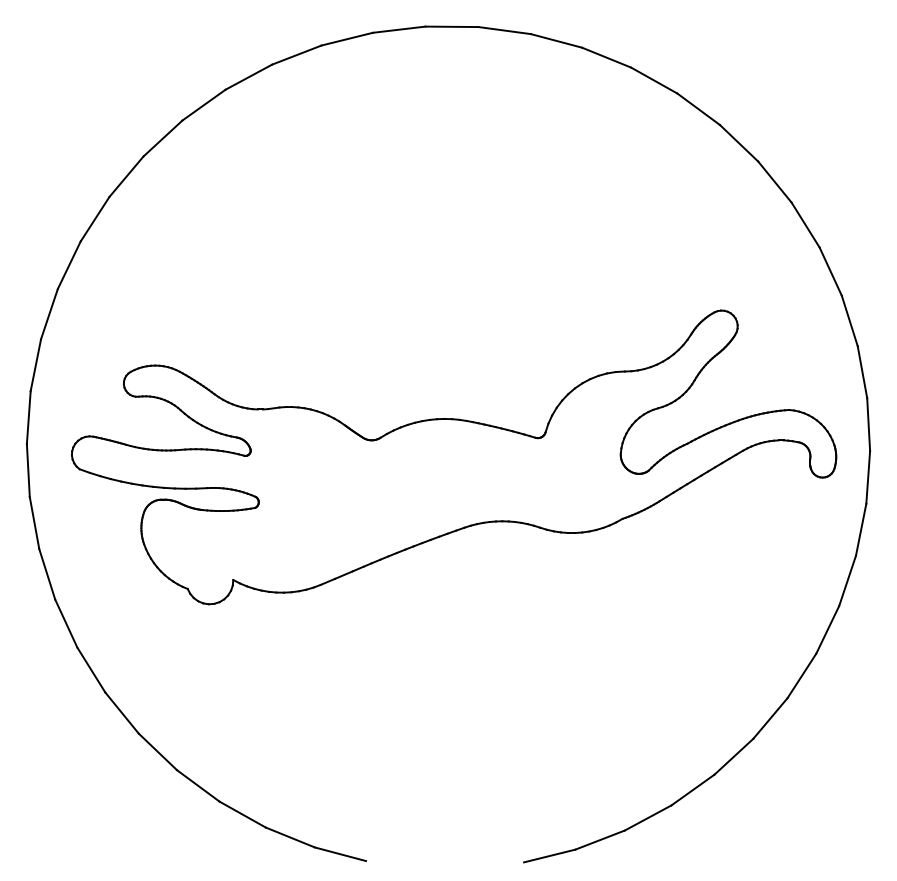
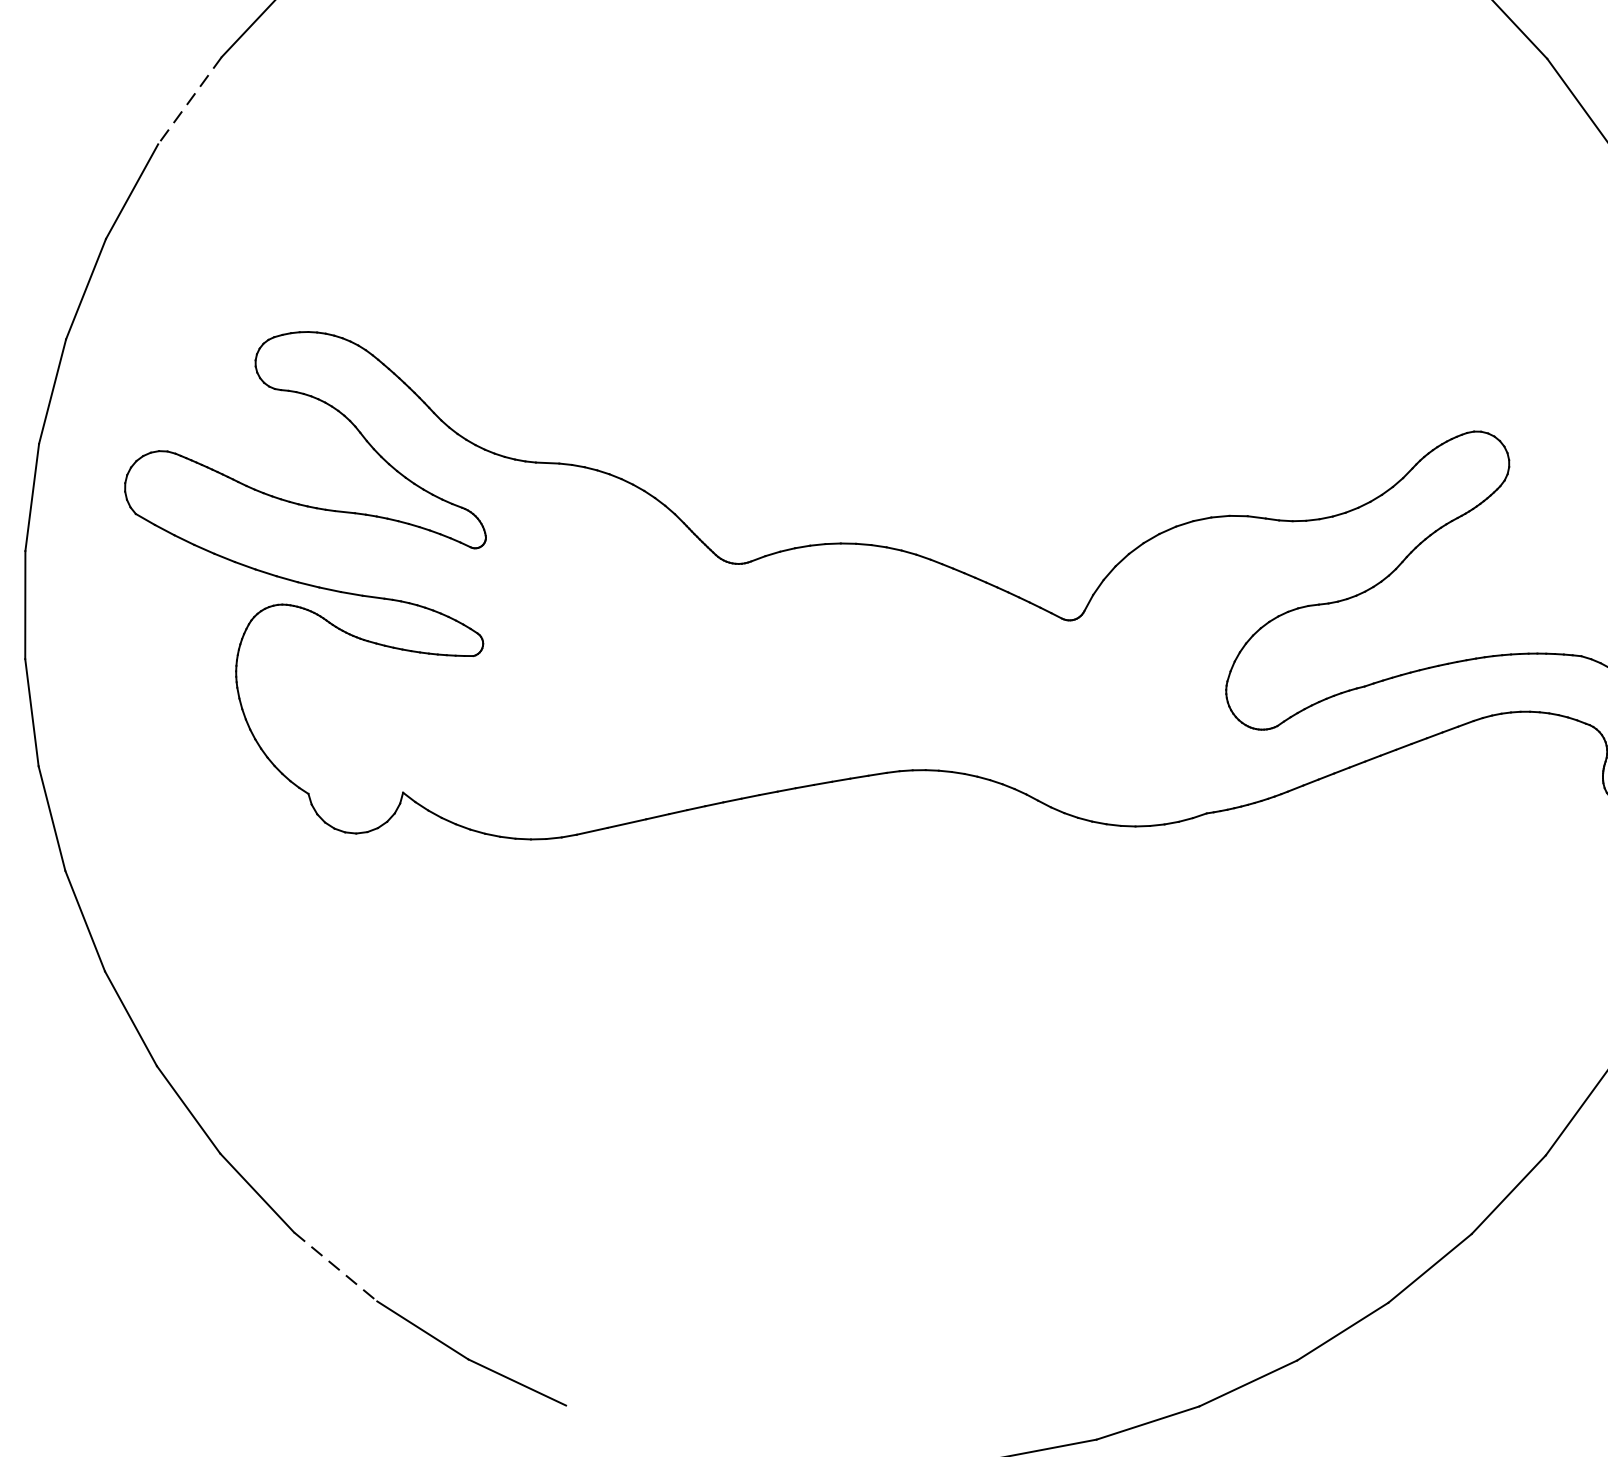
line: (69, 265) -> (190, 101), solid -> dashed
line: (243, 814) -> (337, 1266), solid -> dashed

